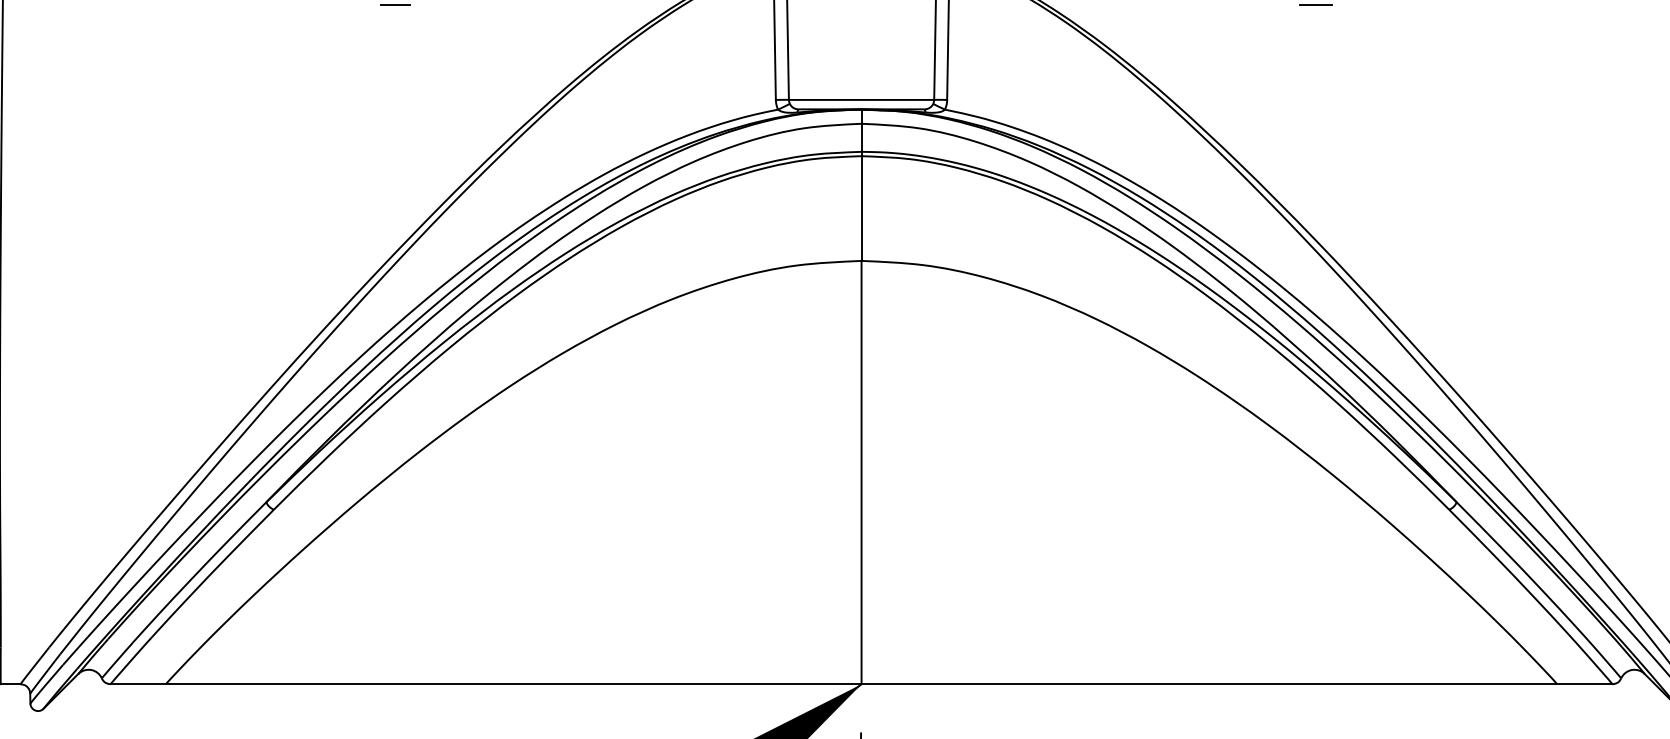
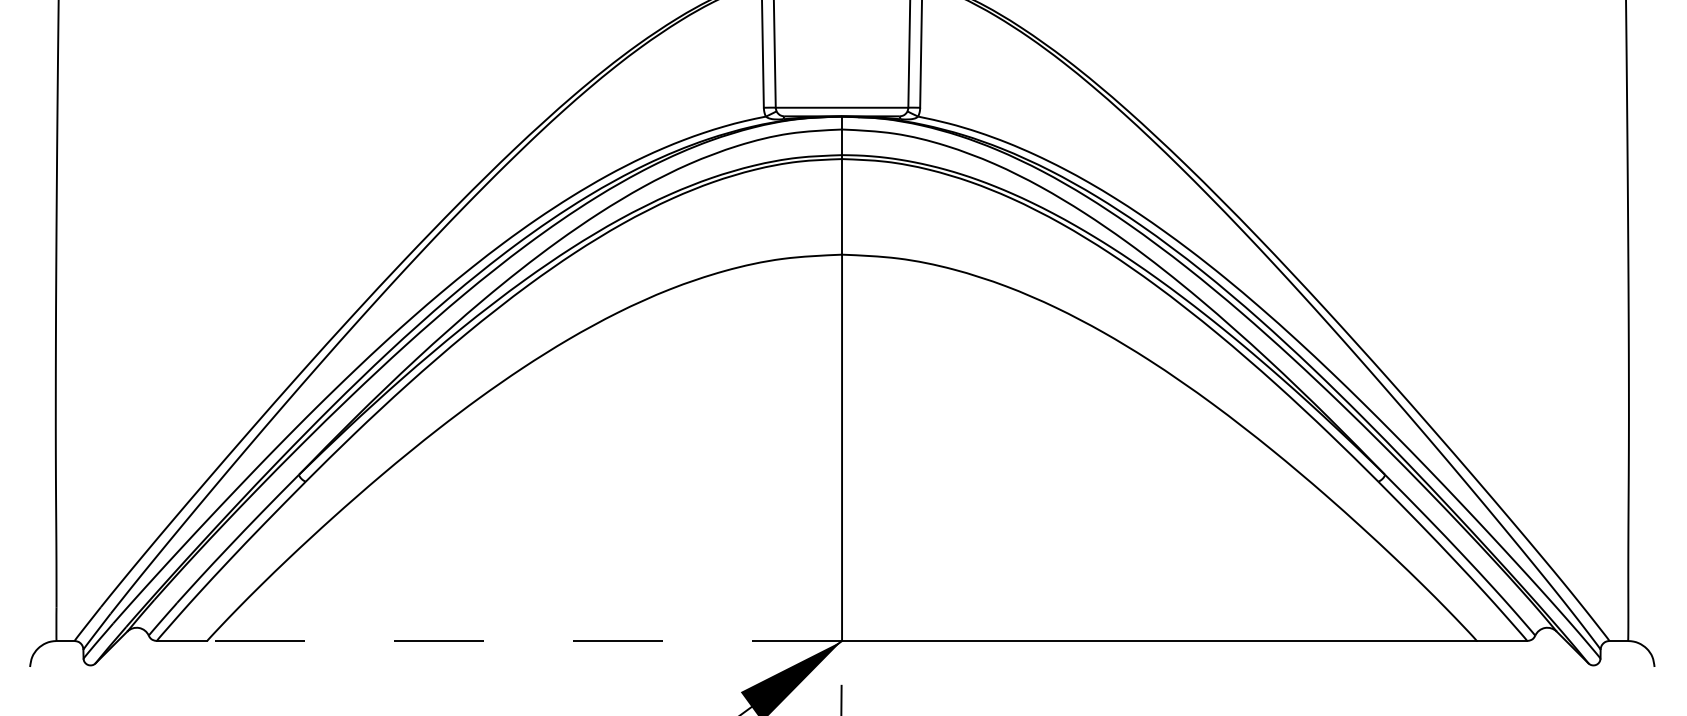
line: (395, 5) -> (416, 21), removed
line: (1315, 5) -> (1256, 21), removed
line: (513, 684) -> (524, 641), solid -> dashed

